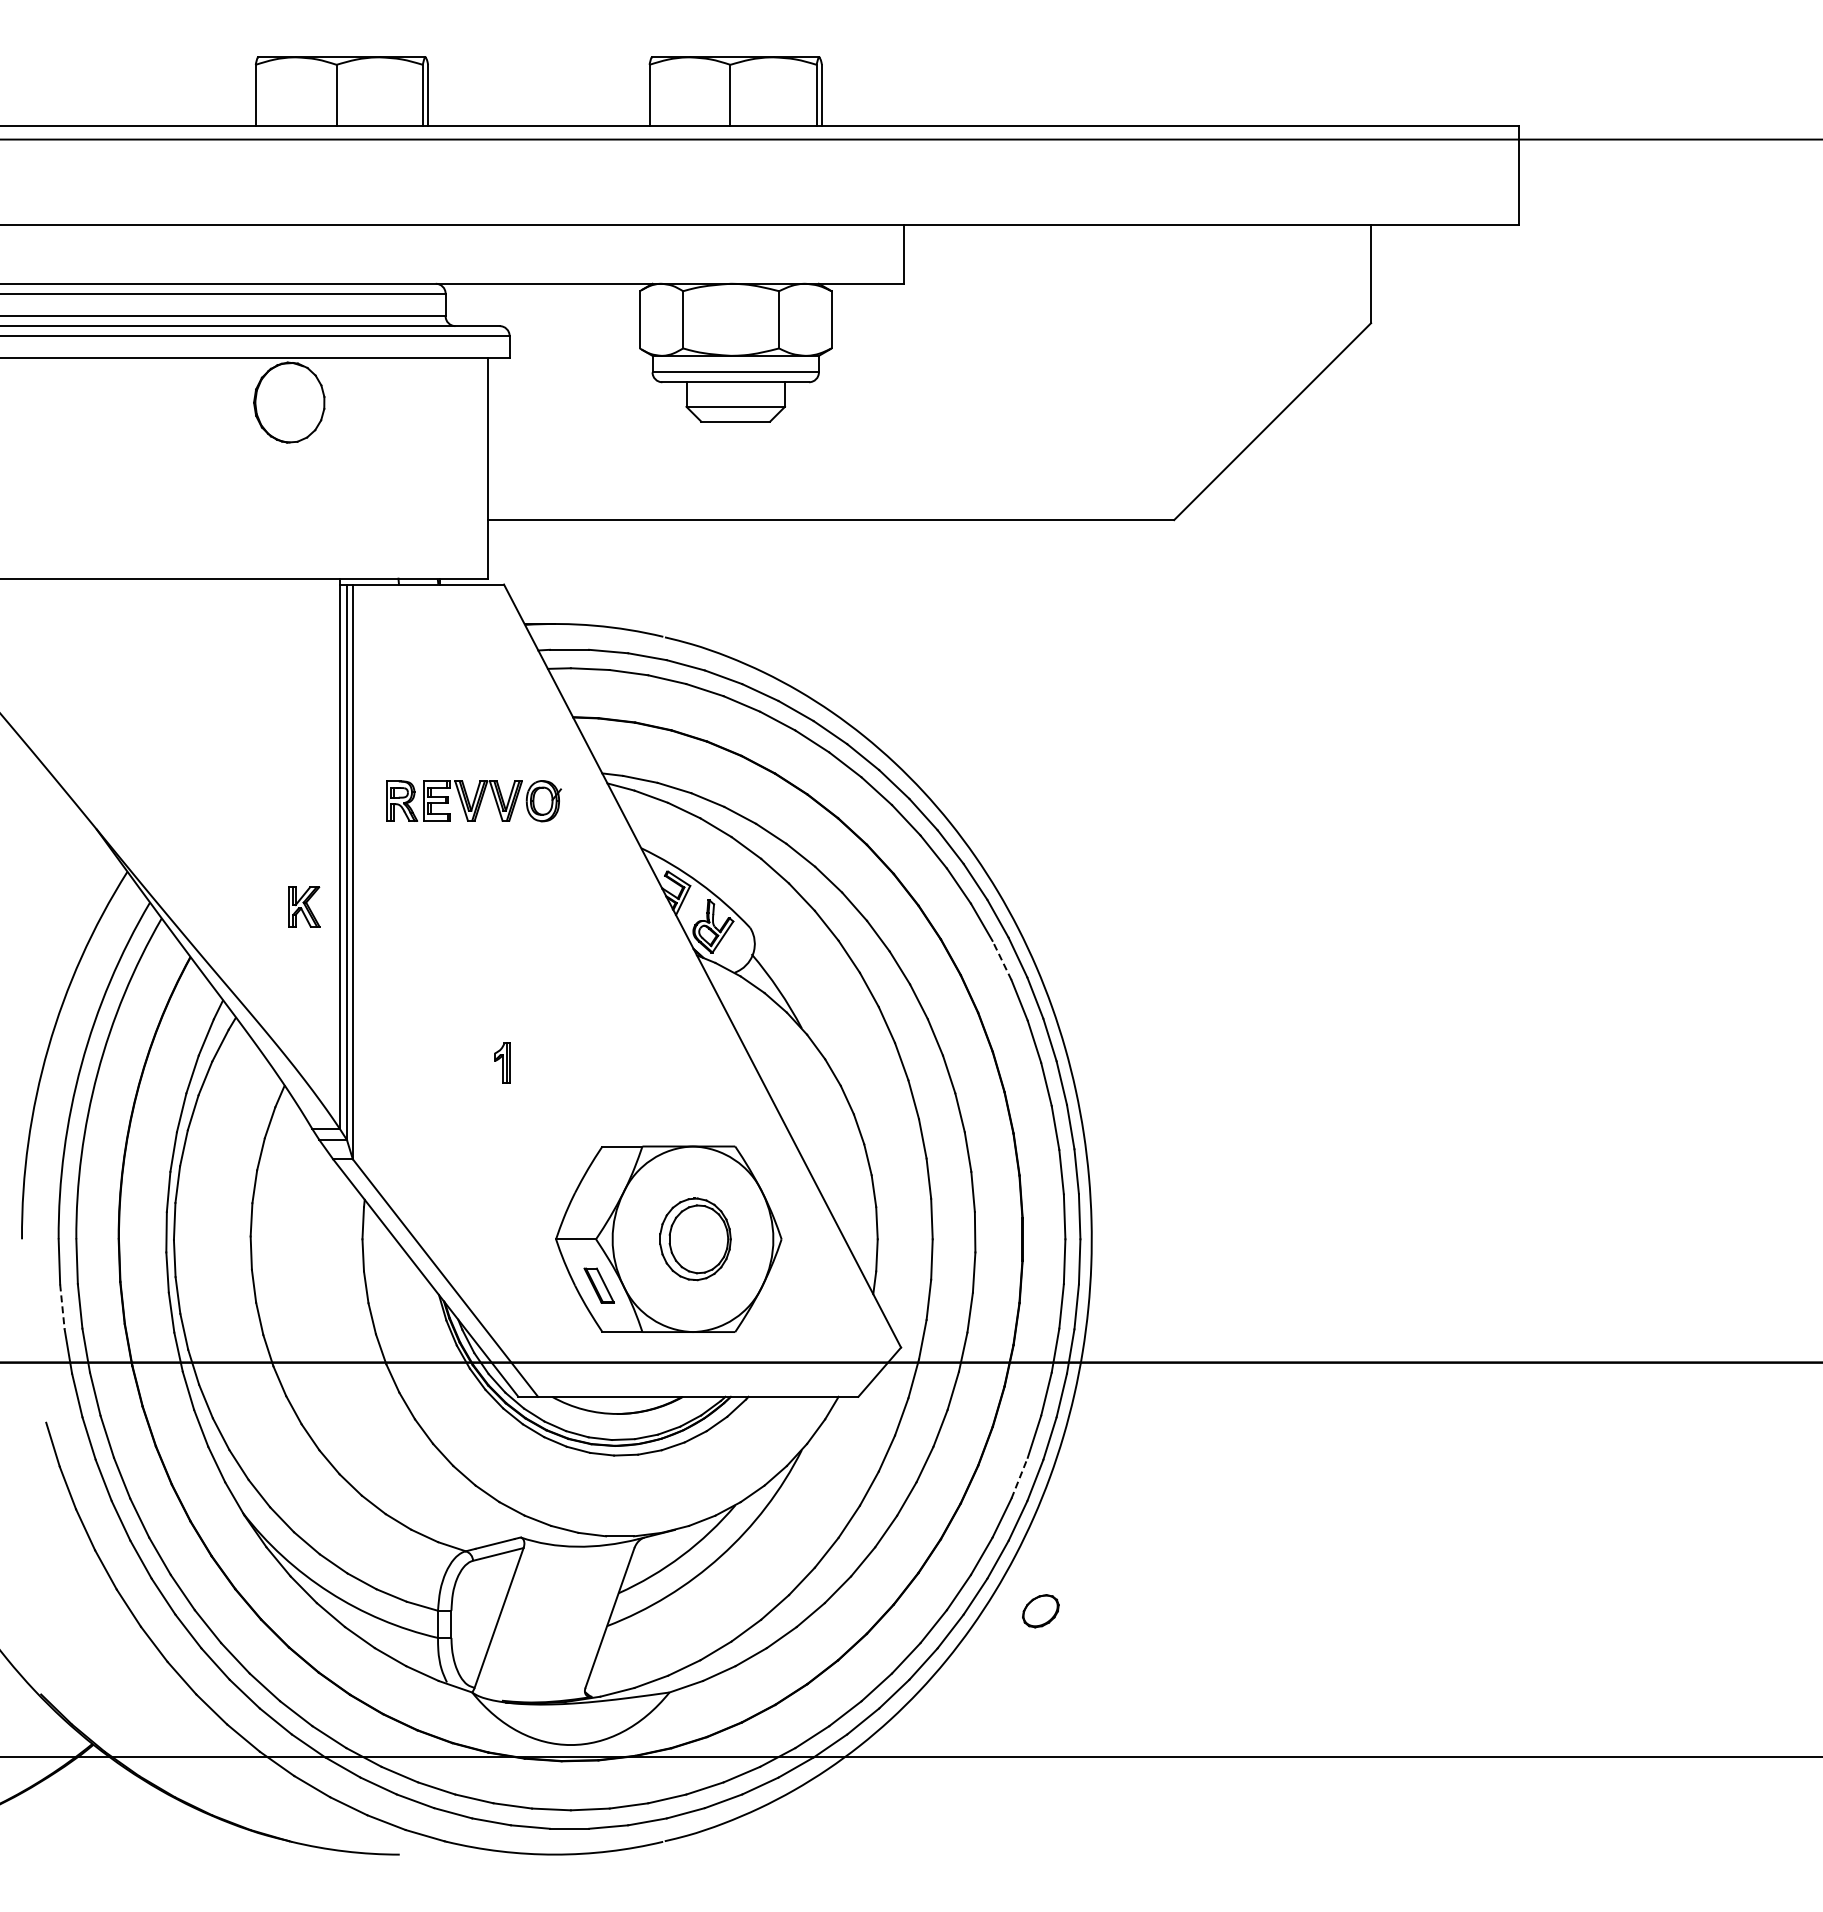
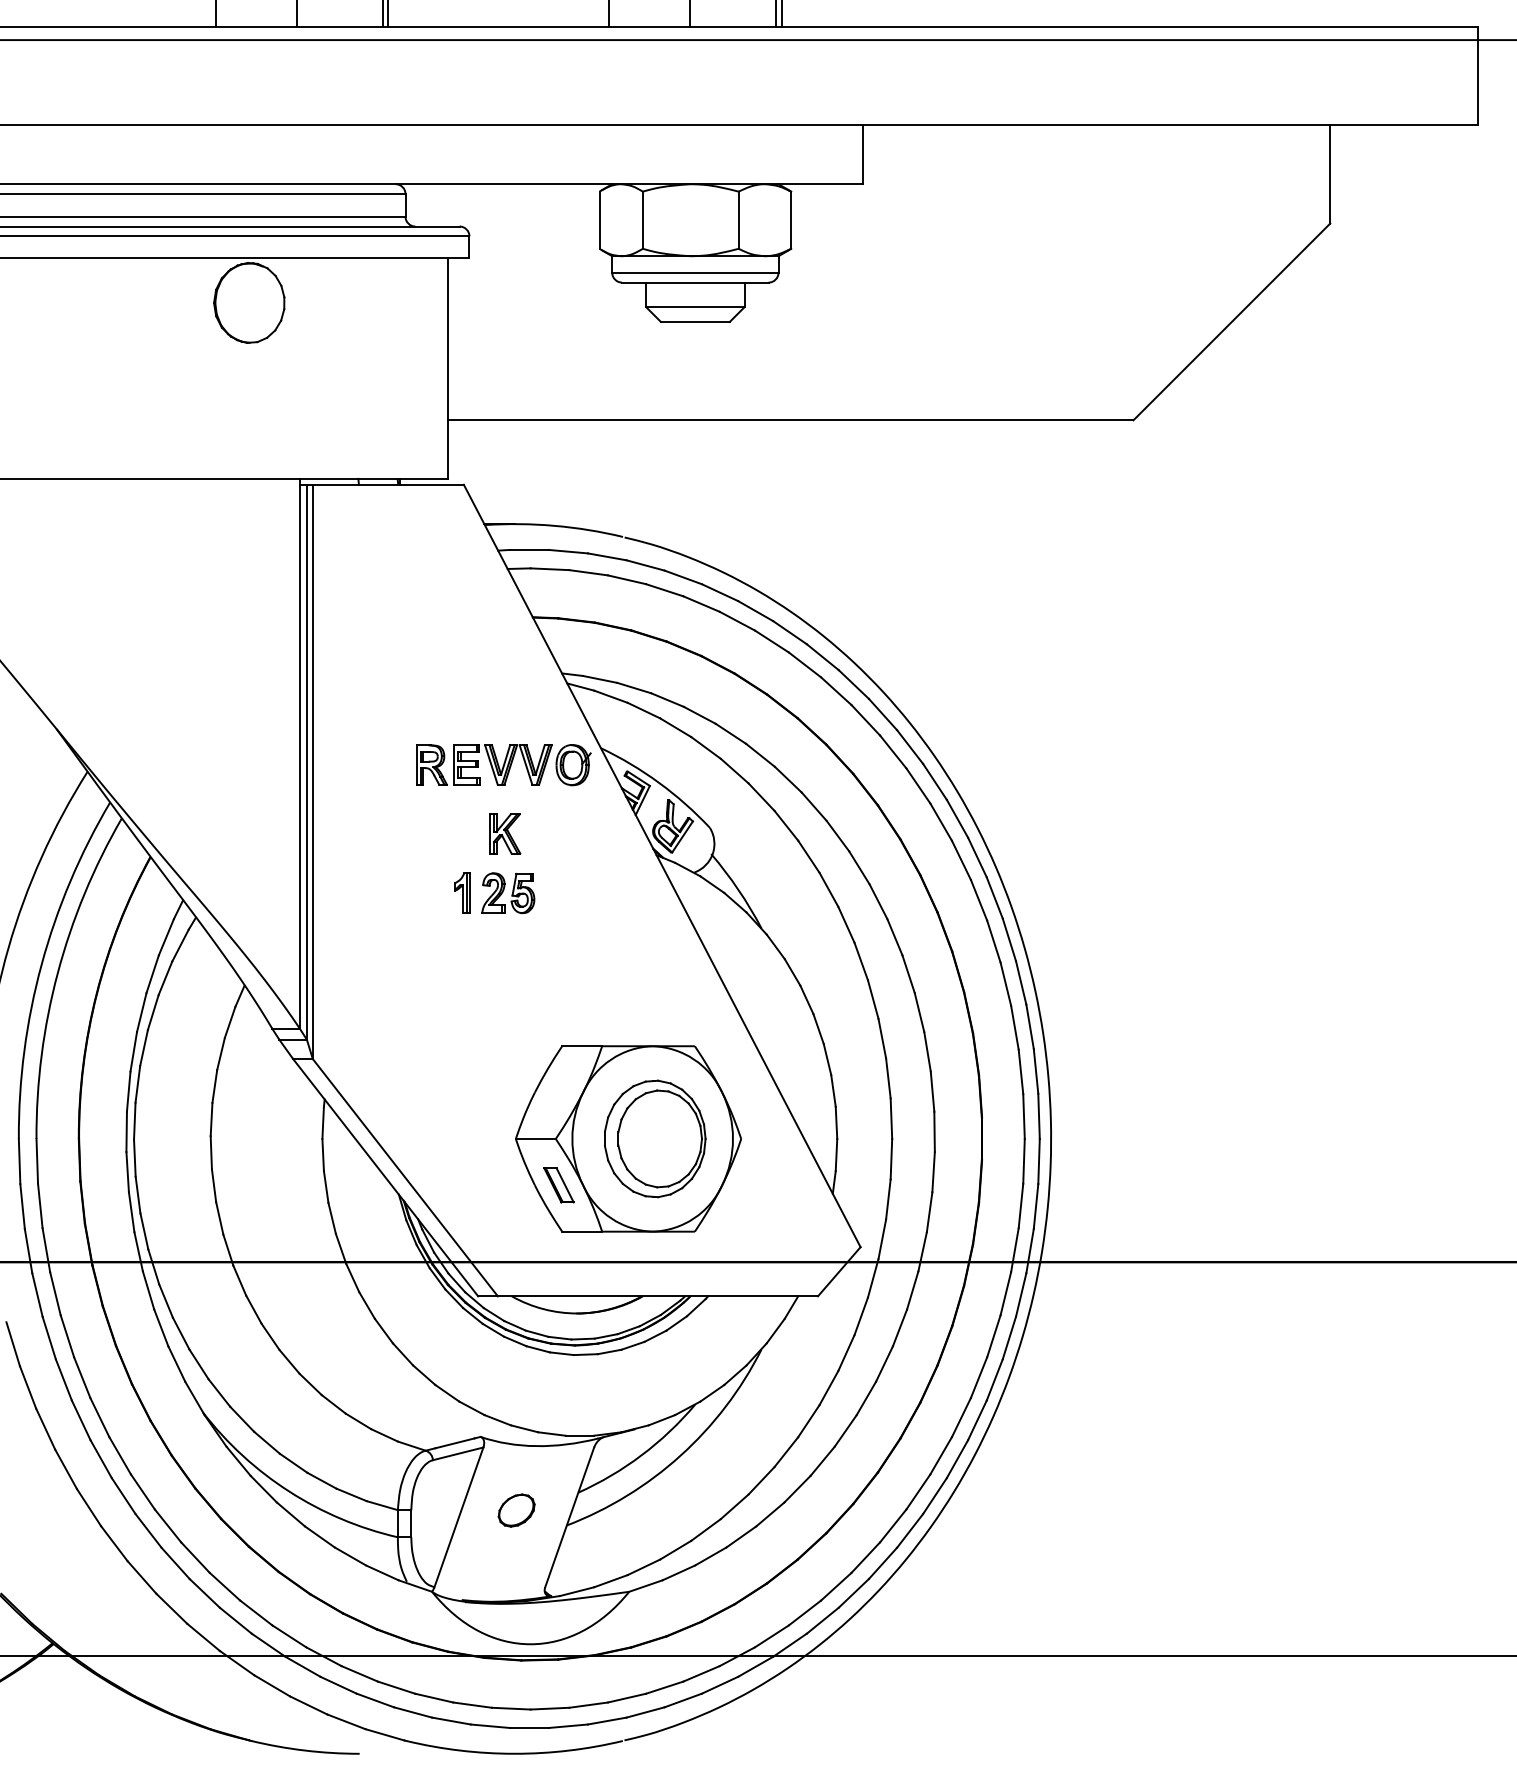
part: (473, 801) -> (503, 765), moved
part: (304, 906) -> (505, 833), moved
line: (1002, 960) -> (961, 860), dashed -> solid
part: (548, 993) -> (508, 893), added
part: (502, 1062) -> (462, 892), moved
part: (695, 1239) -> (655, 1139), size x1.43
line: (62, 1306) -> (22, 1206), dashed -> solid
line: (1019, 1478) -> (978, 1377), dashed -> solid
part: (1040, 1611) -> (516, 1510), moved

